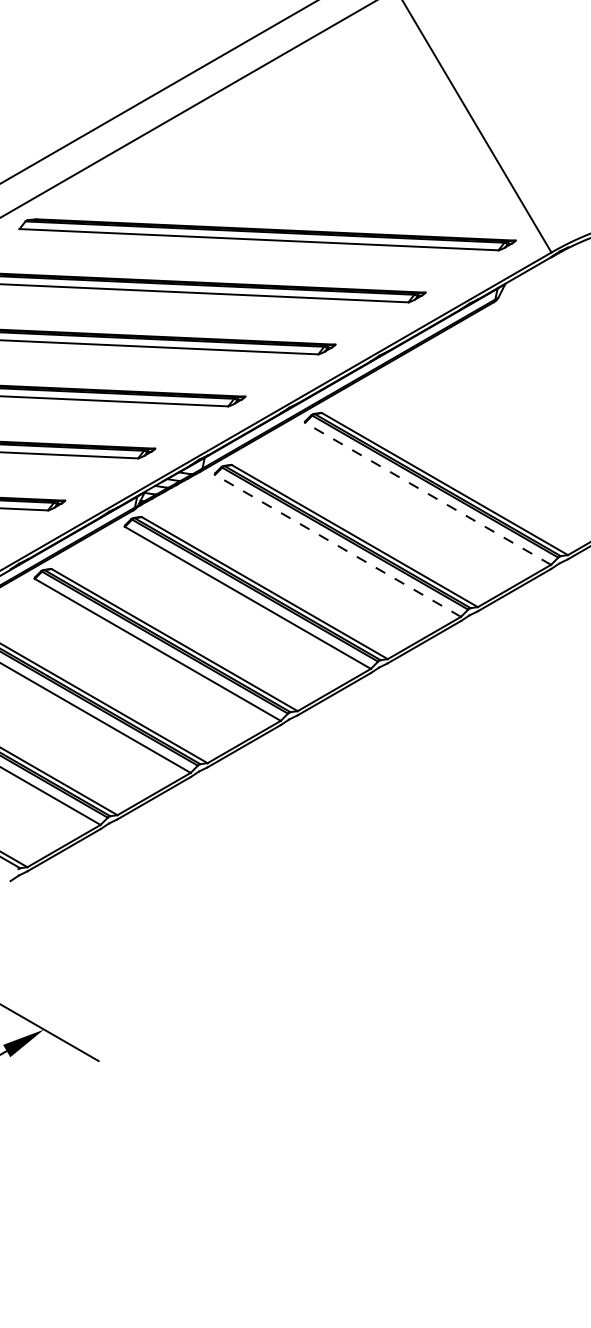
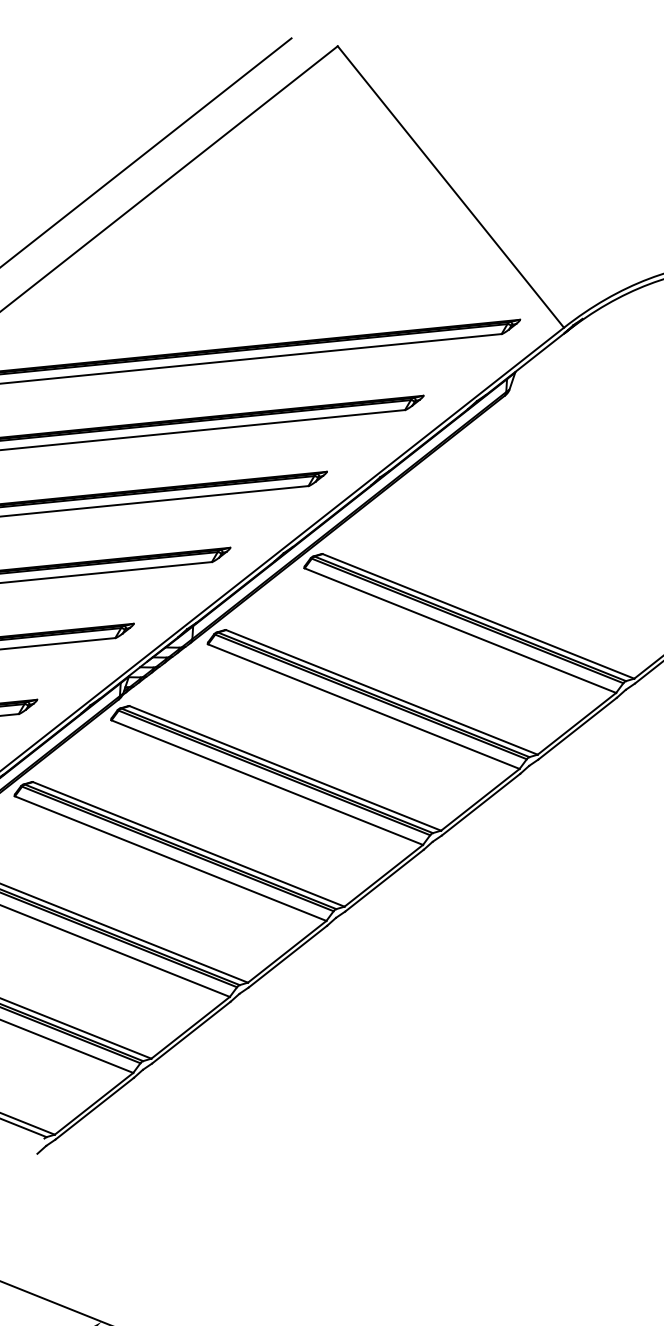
line: (427, 493) -> (459, 630), dashed -> solid
line: (337, 545) -> (363, 706), dashed -> solid

